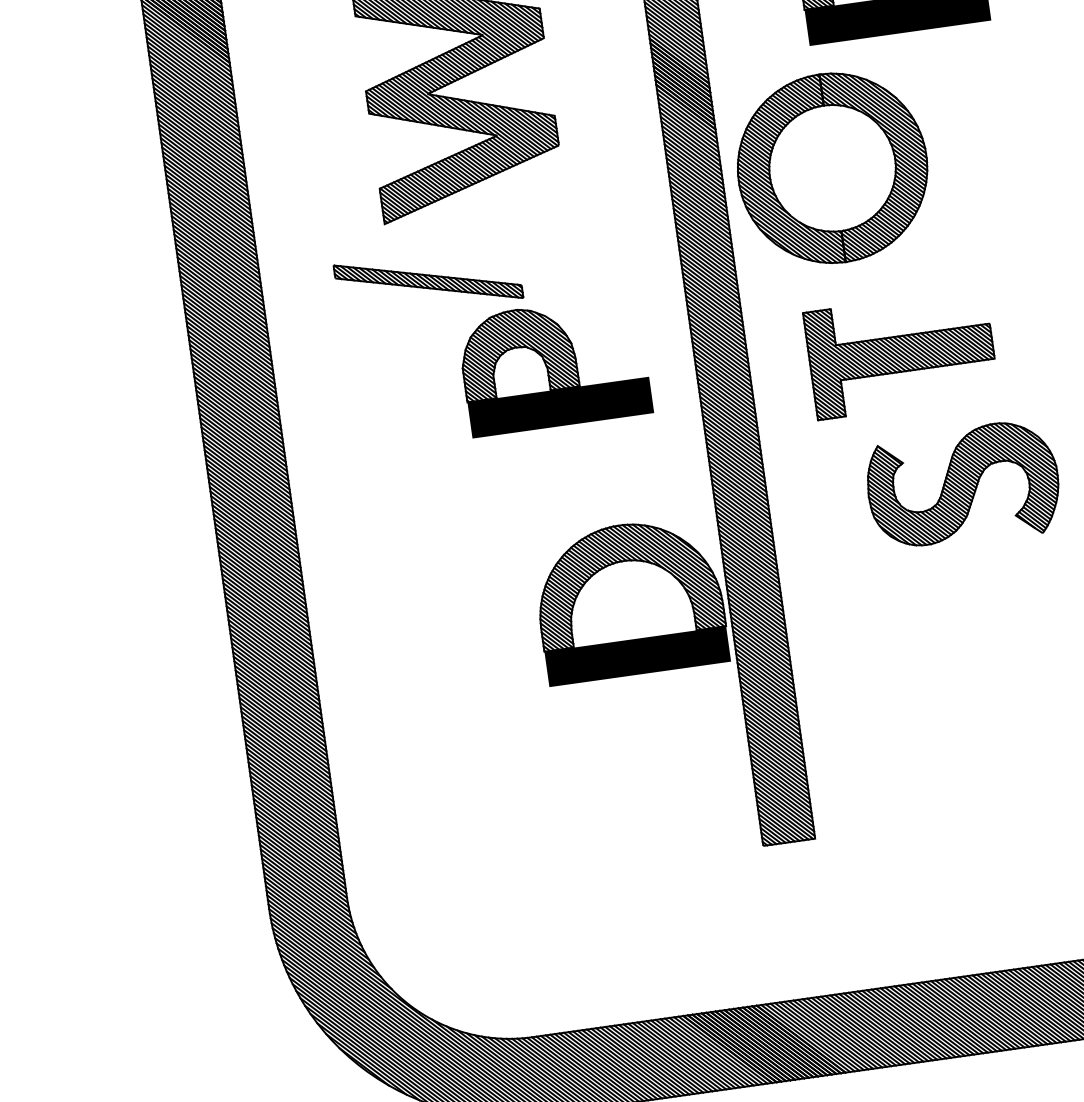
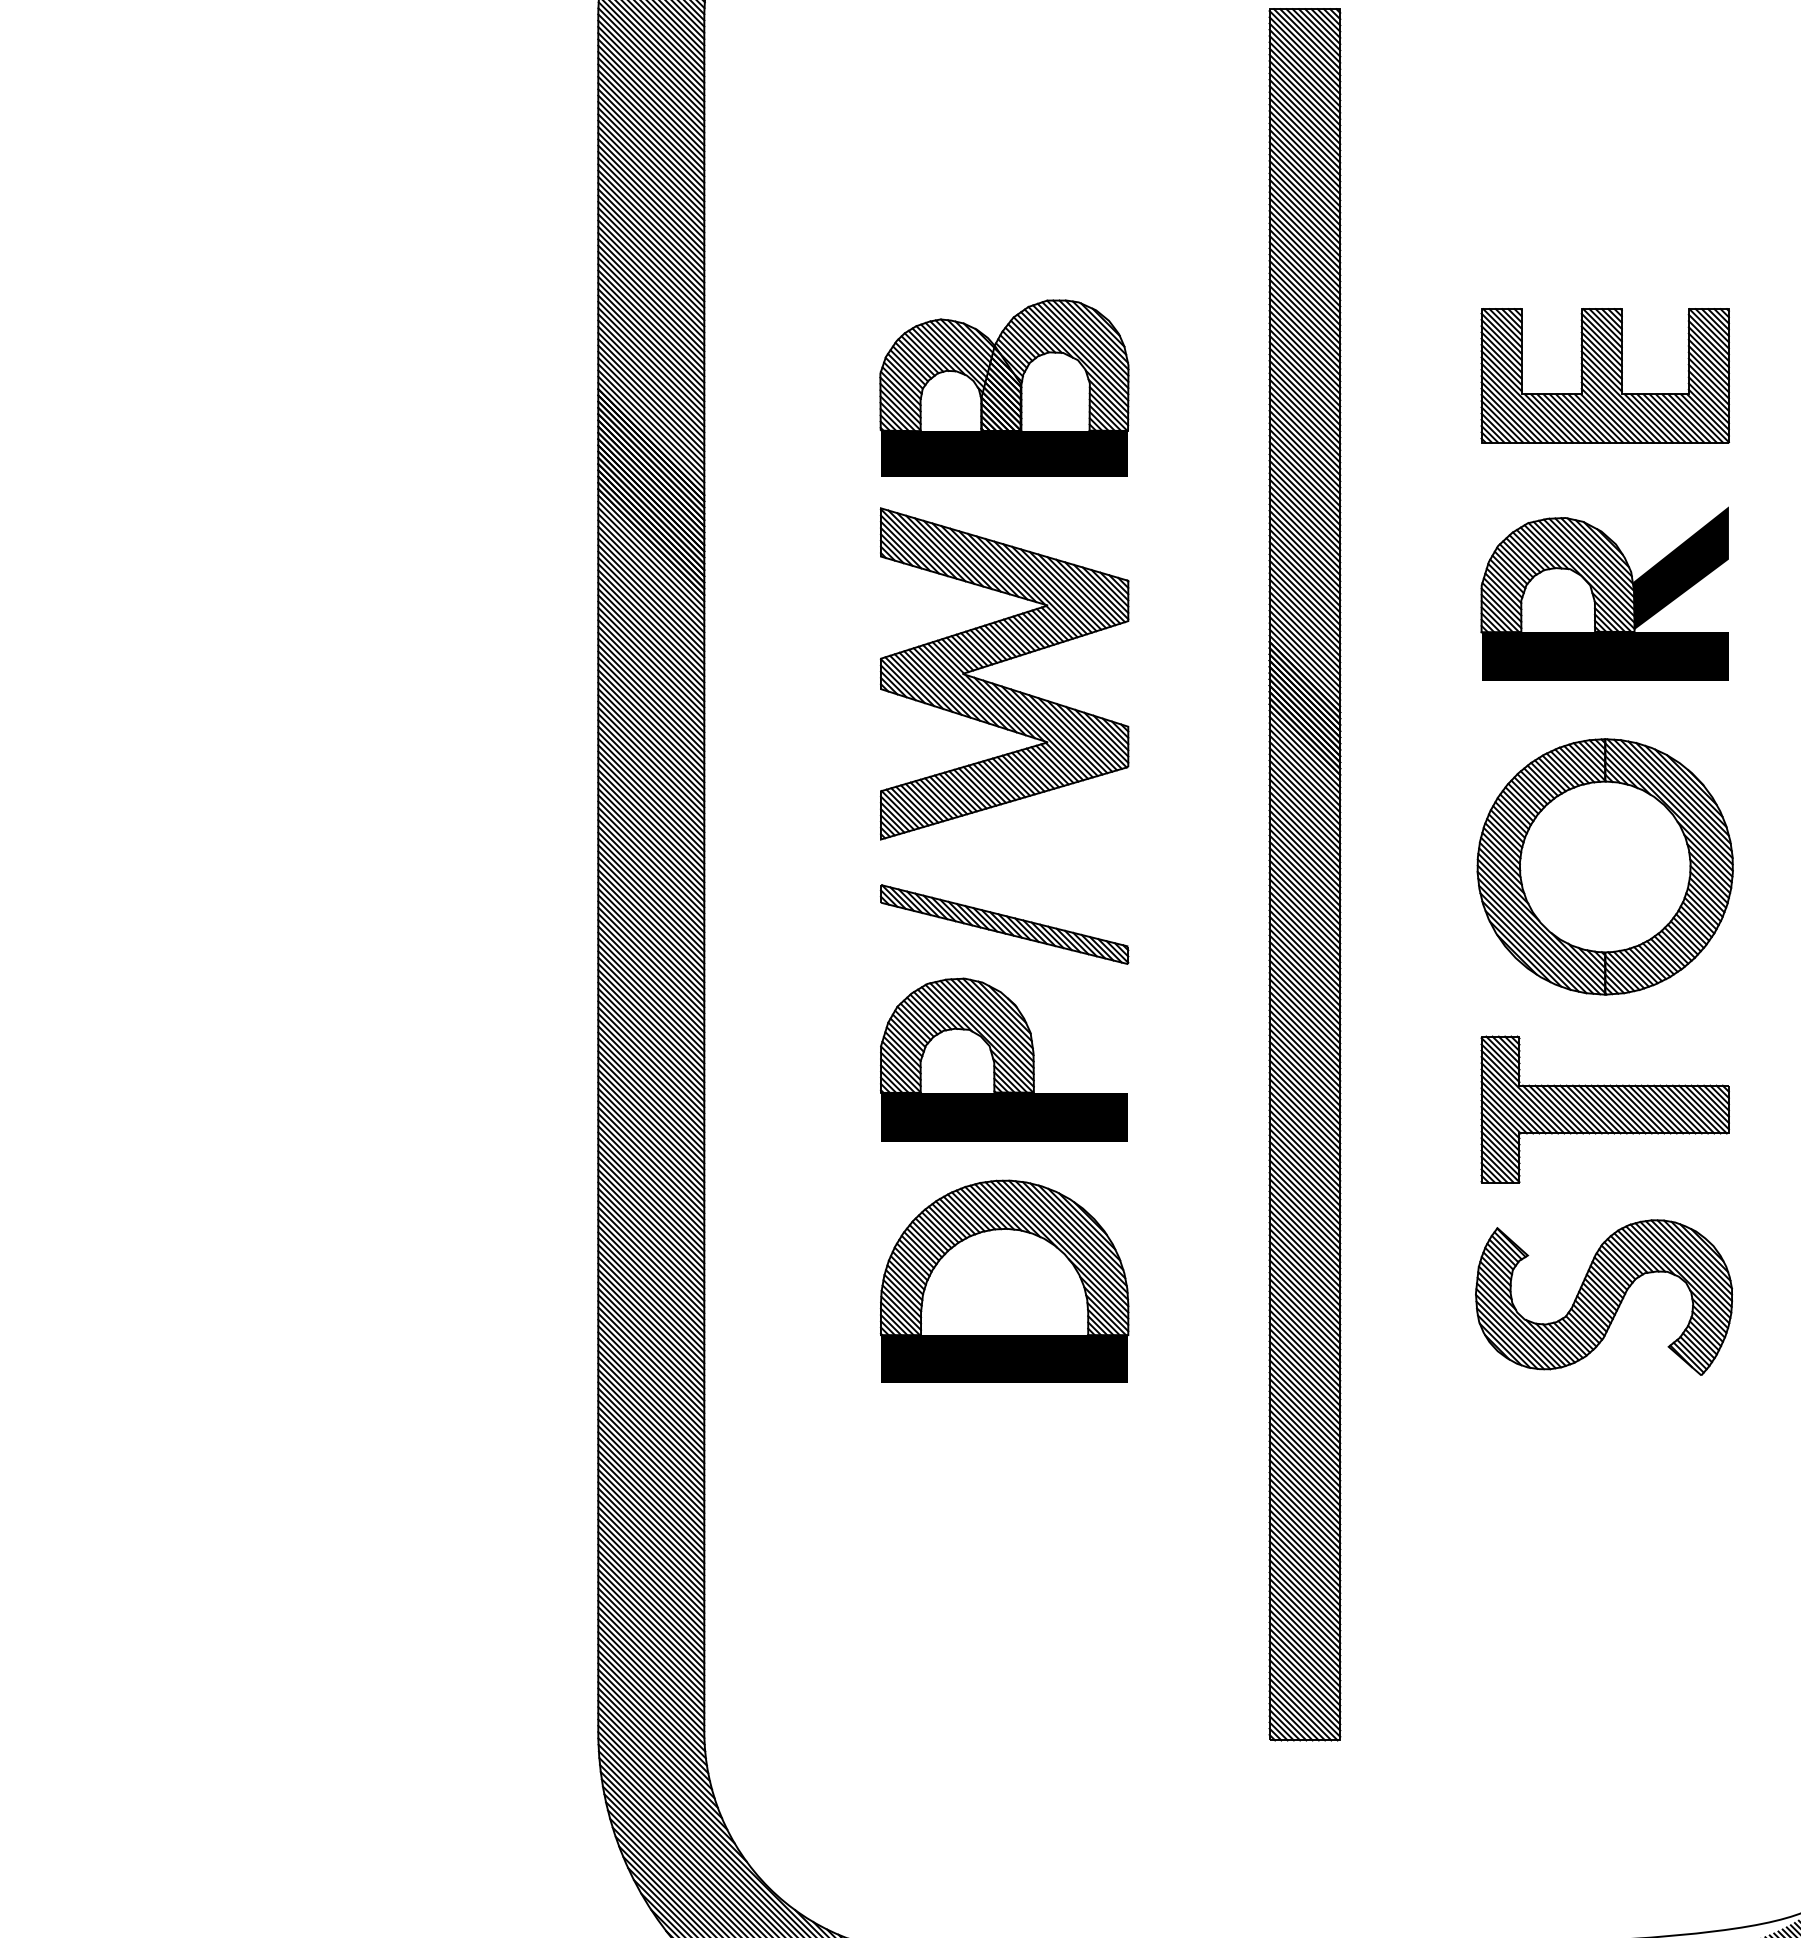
part: (831, 168) -> (1604, 866), moved
part: (428, 281) -> (1004, 924), moved
part: (900, 353) -> (1604, 1109), moved
part: (554, 365) -> (1003, 1059), moved
part: (629, 598) -> (1004, 1280), moved

